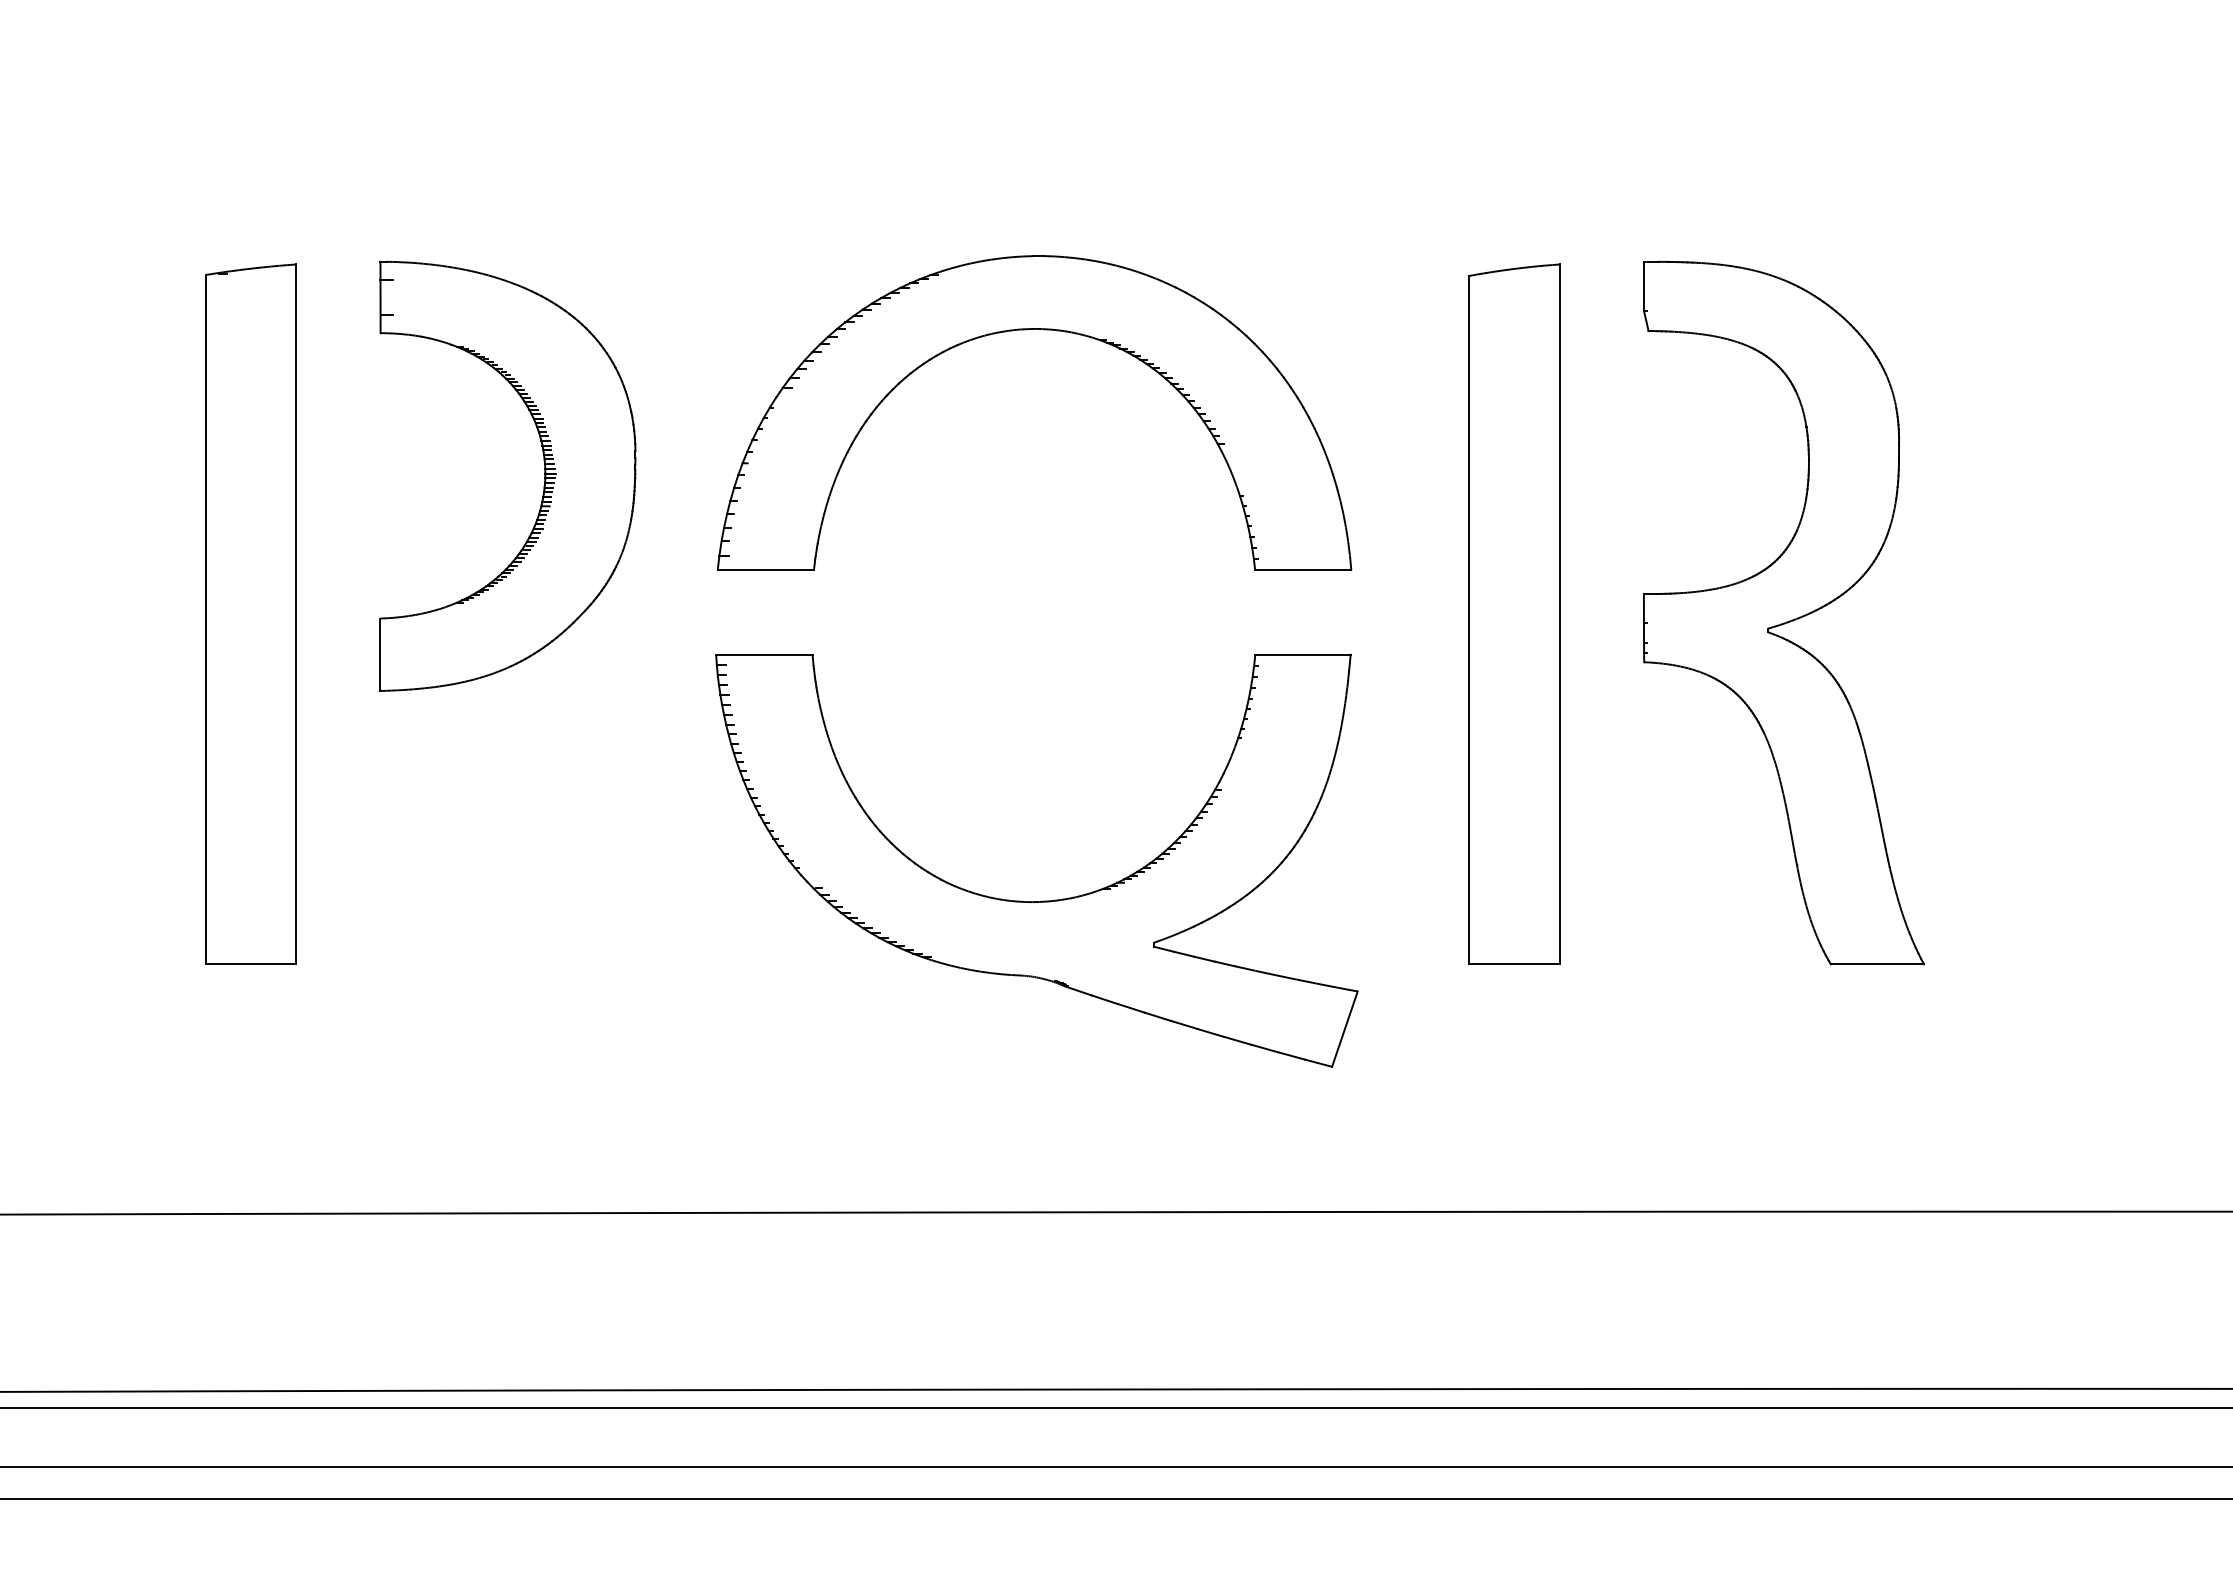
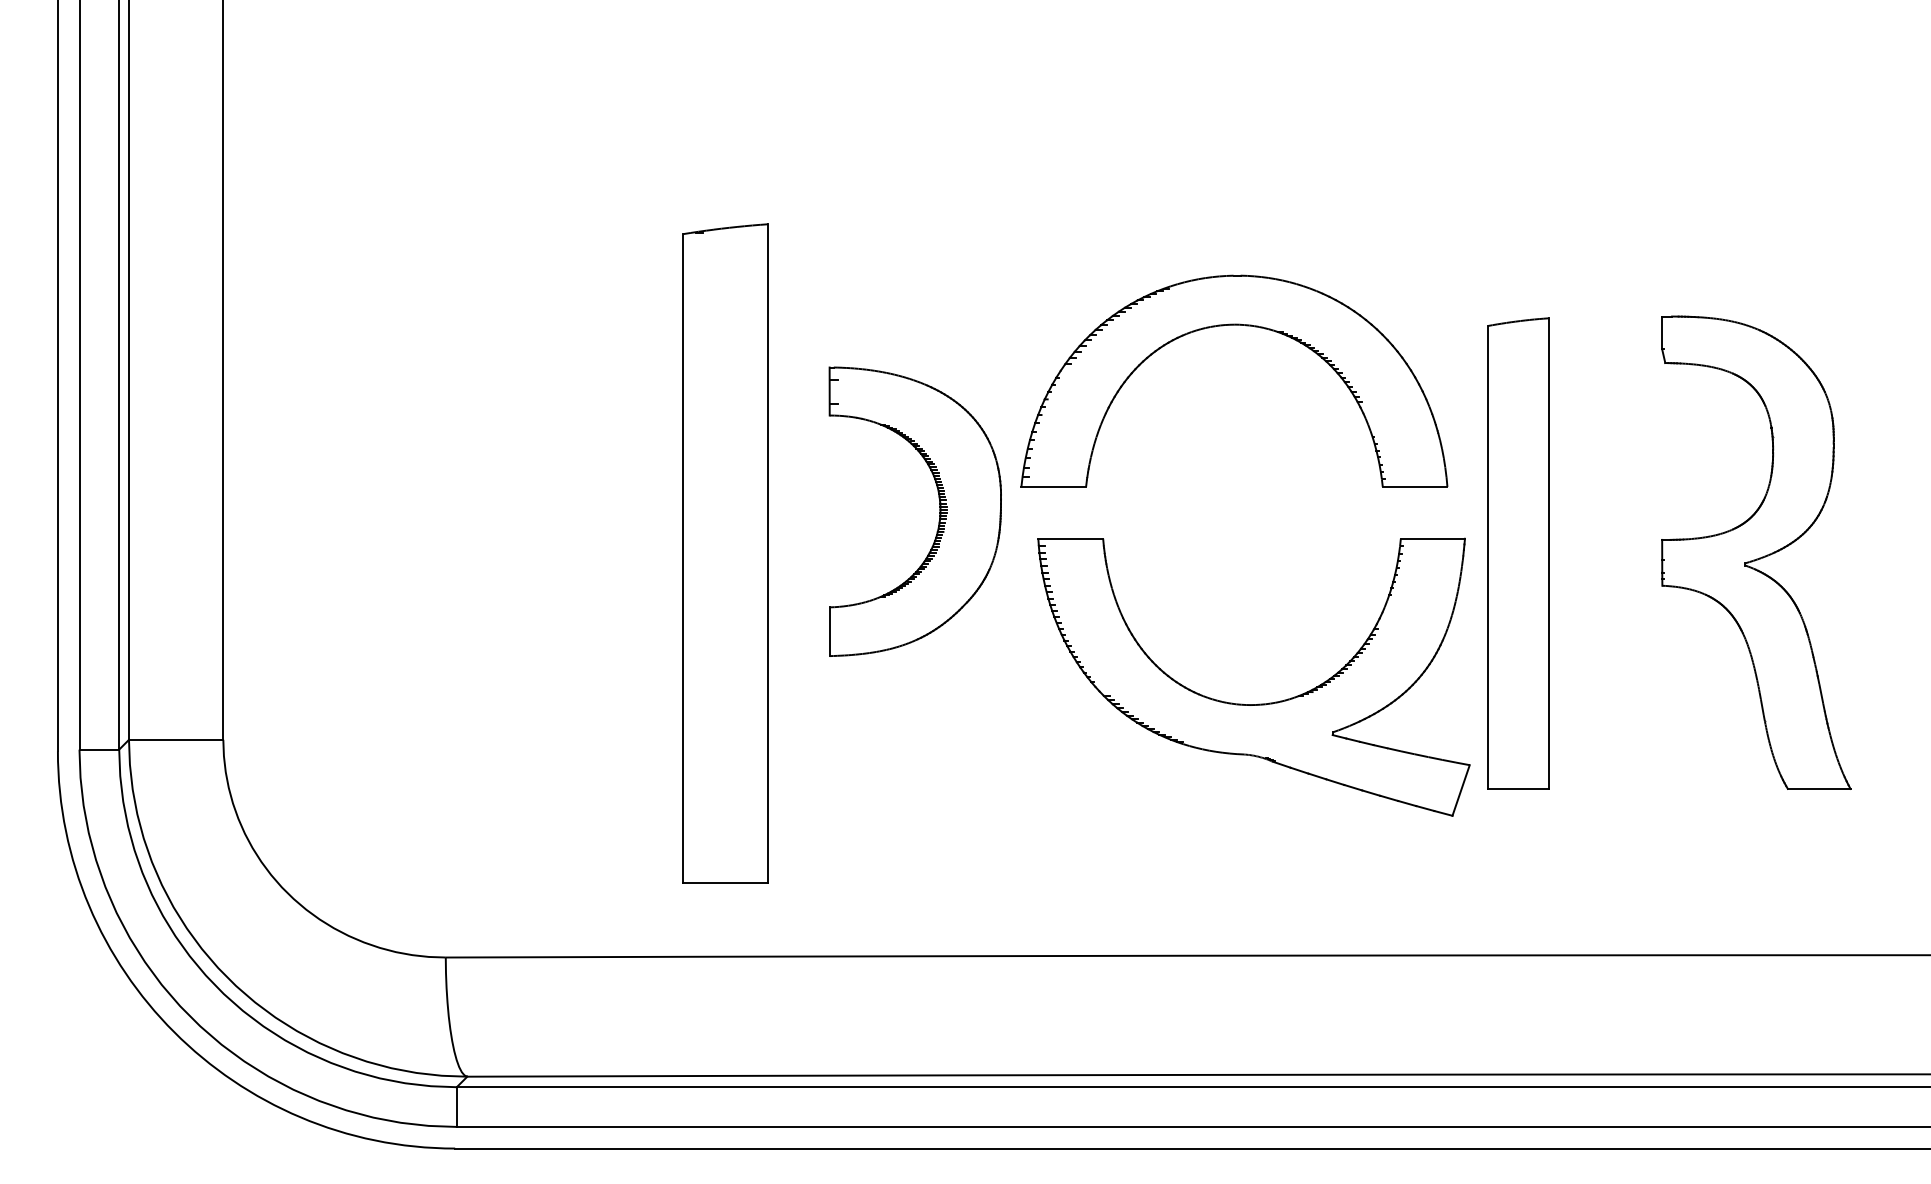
part: (1034, 330) -> (1234, 325), moved
part: (543, 475) -> (939, 511), moved
part: (250, 614) -> (725, 553), size x1.4
part: (1515, 614) -> (1518, 553), moved
part: (1043, 899) -> (1258, 703), moved

